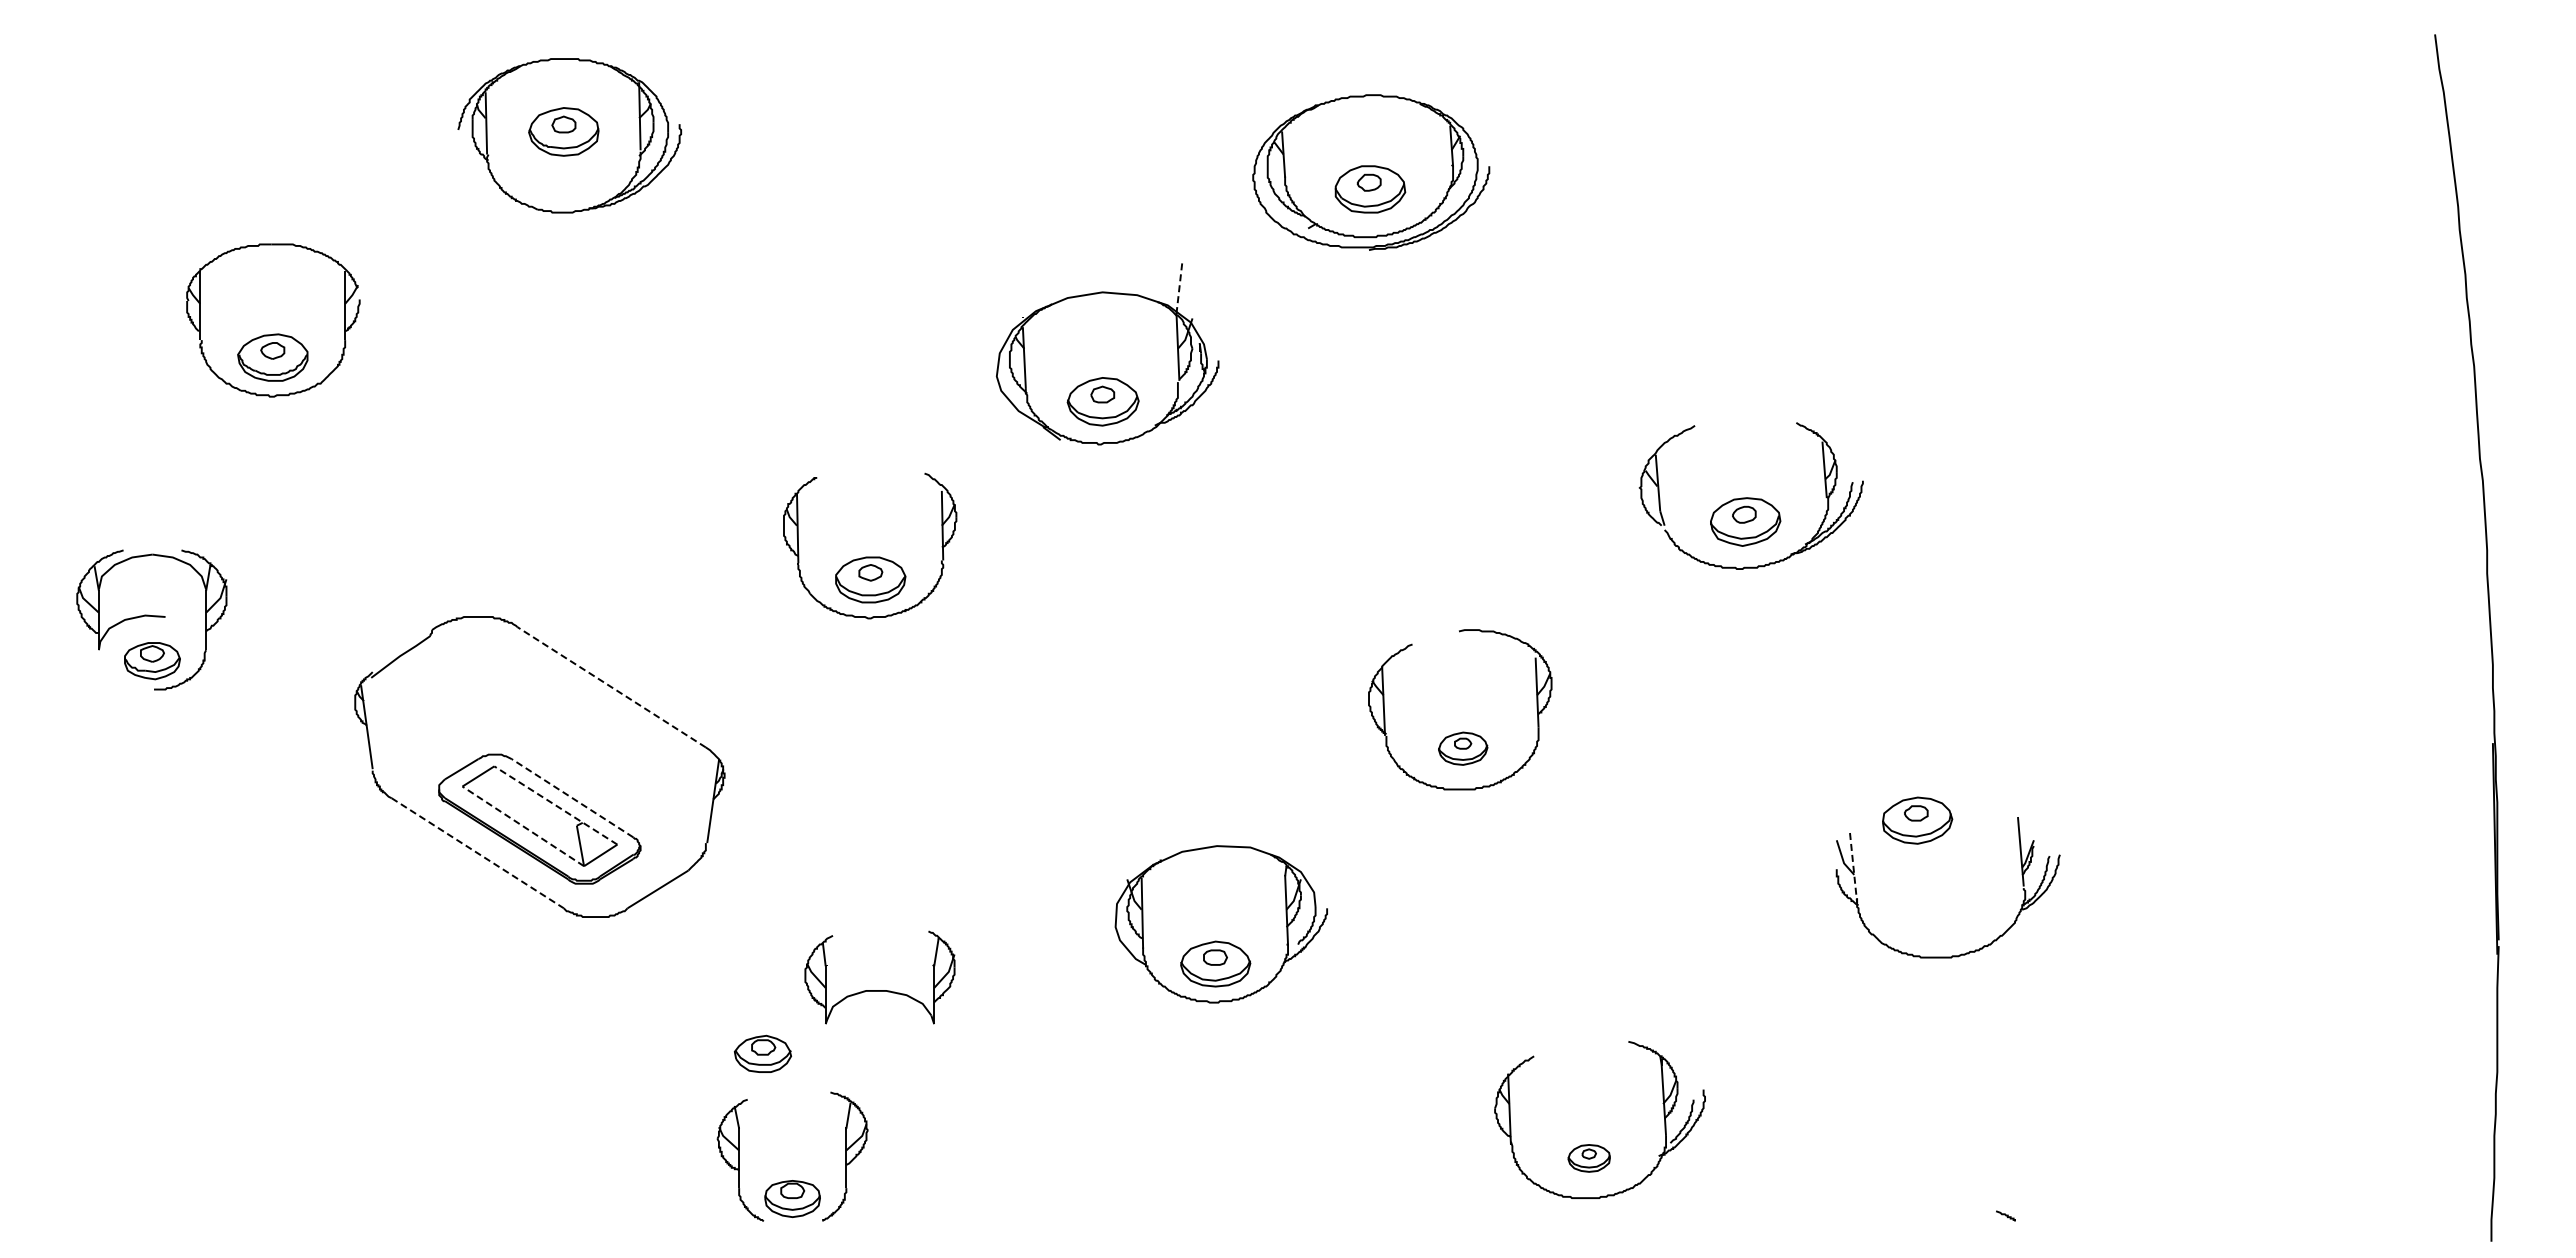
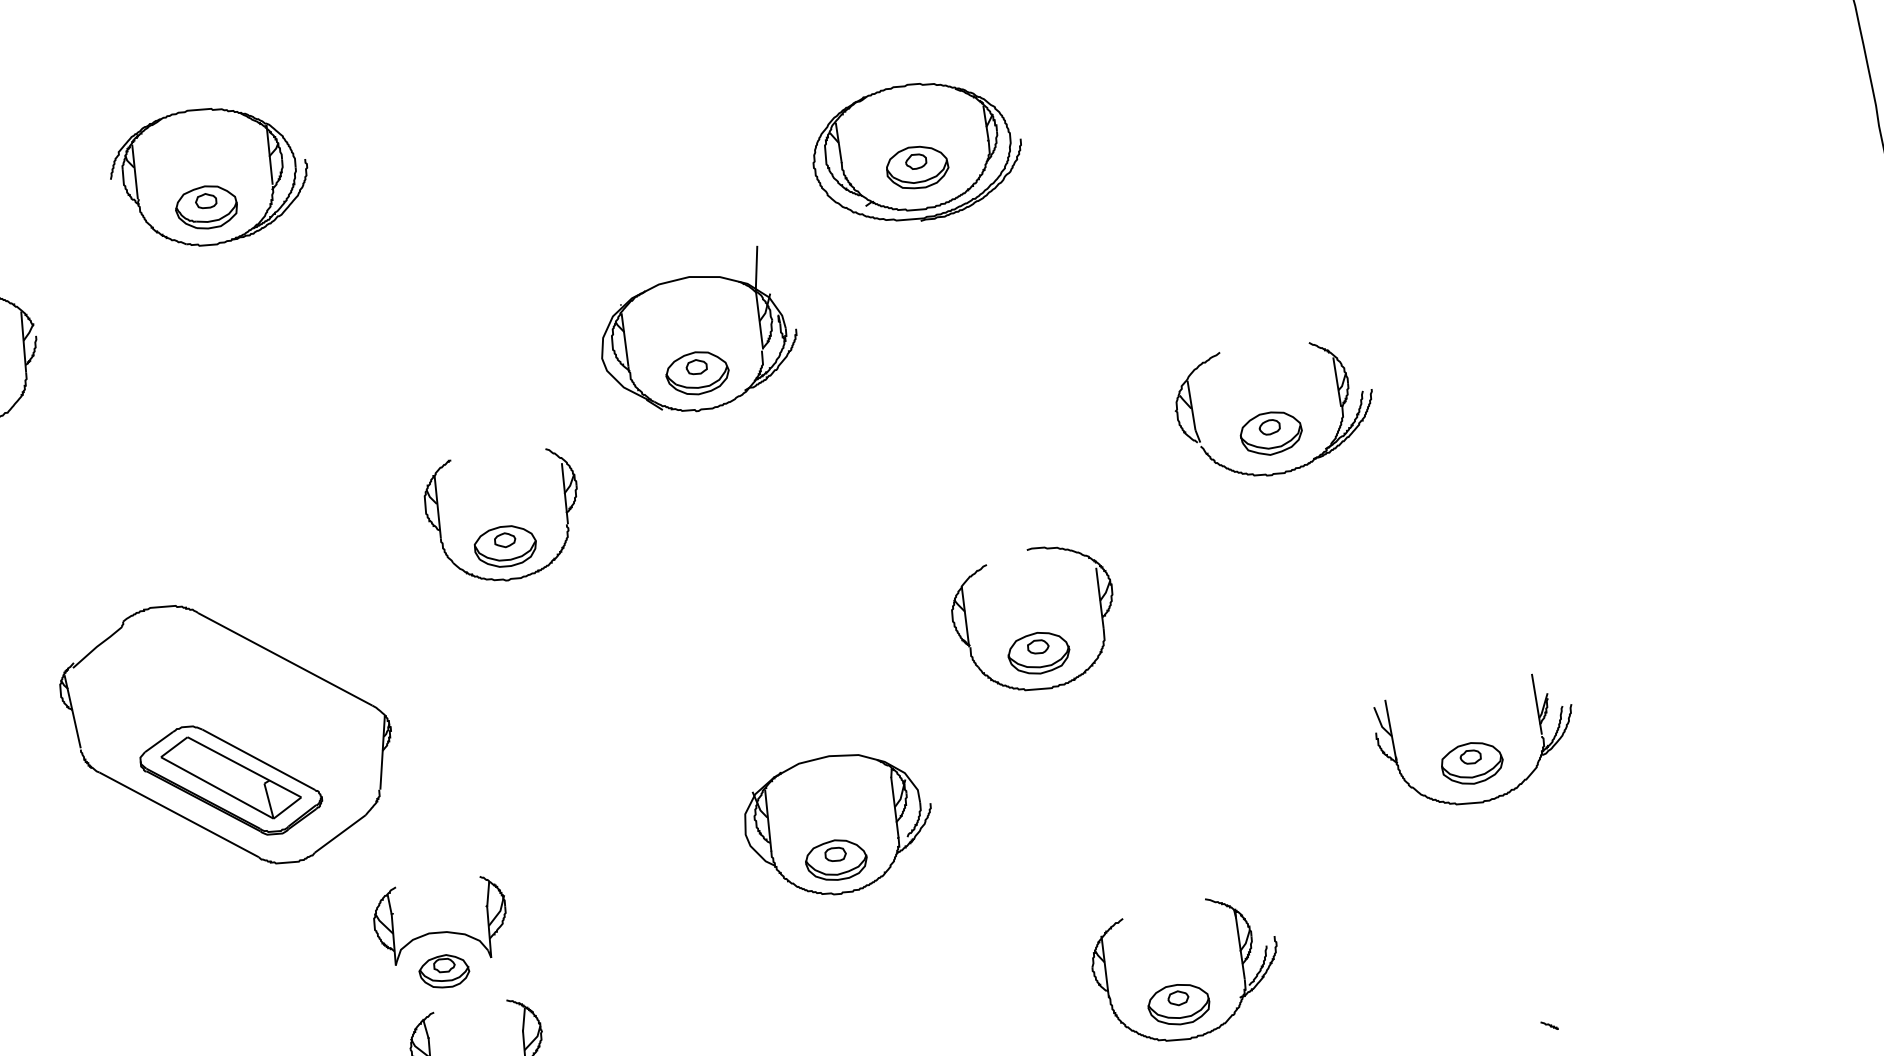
part: (563, 131) -> (206, 207), moved
line: (1179, 288) -> (756, 268), dashed -> solid
line: (611, 687) -> (285, 659), dashed -> solid
part: (1462, 748) -> (1038, 652), size x1.43
line: (572, 797) -> (258, 759), dashed -> solid
line: (555, 805) -> (244, 767), dashed -> solid
part: (1917, 820) -> (1472, 763), moved
line: (523, 826) -> (217, 788), dashed -> solid
line: (478, 853) -> (179, 815), dashed -> solid
line: (1853, 867) -> (1390, 729), dashed -> solid
part: (879, 990) -> (440, 932), moved
part: (1588, 1158) -> (1178, 1004), size x1.67

